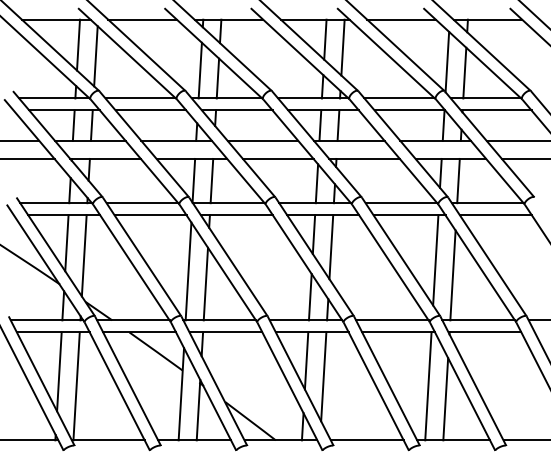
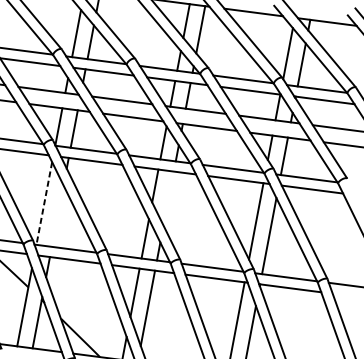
line: (331, 247) -> (168, 198), removed
line: (188, 271) -> (44, 203), solid -> dashed
line: (205, 283) -> (57, 215), removed

